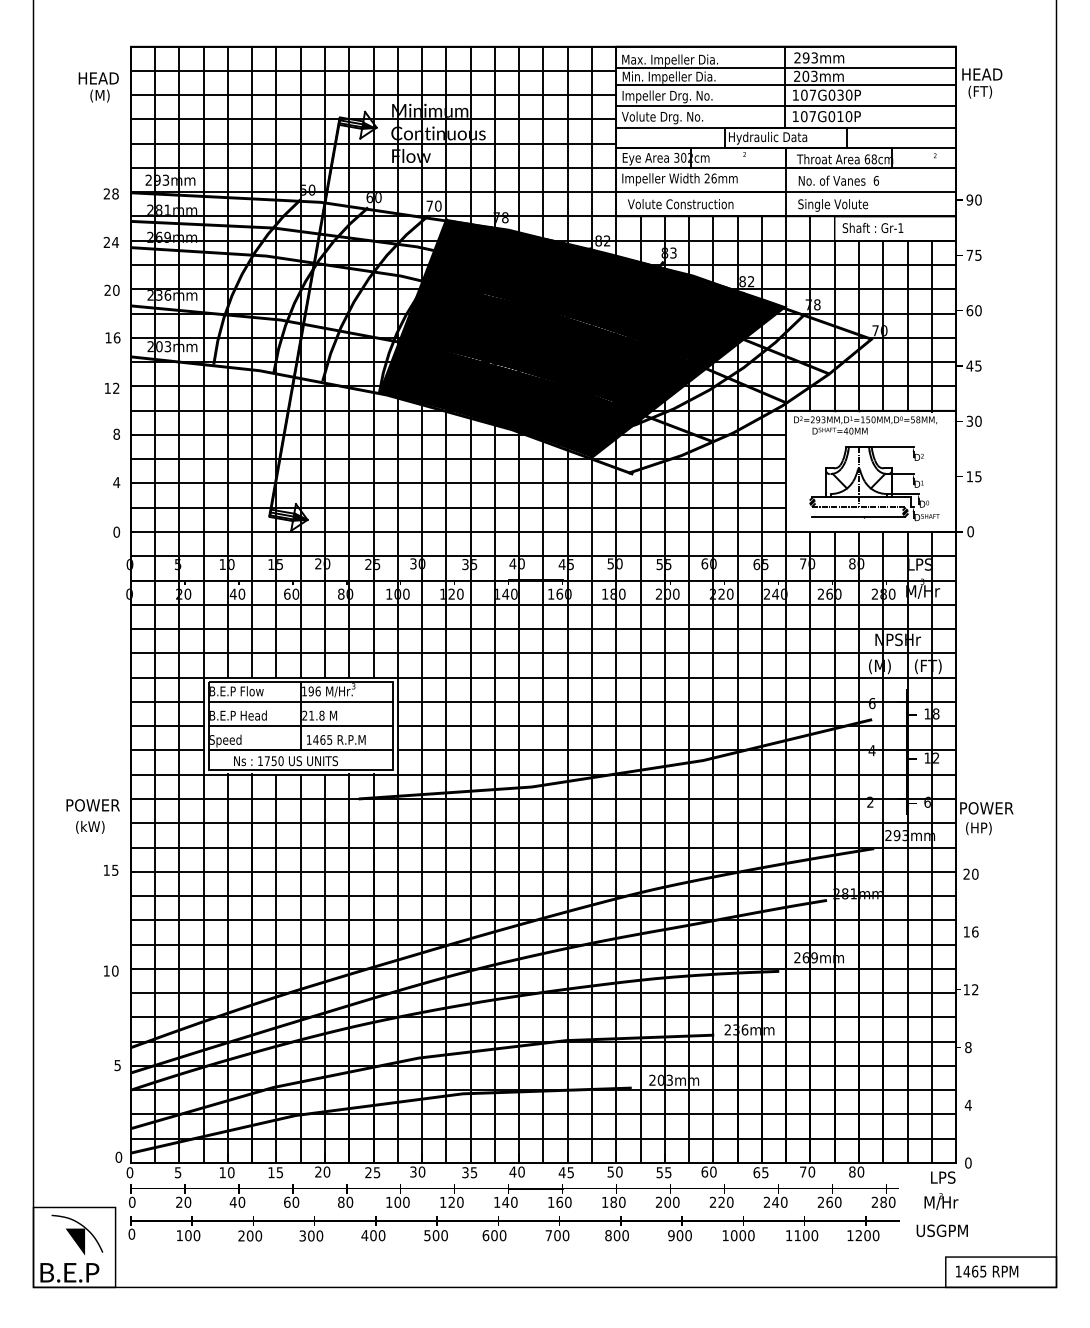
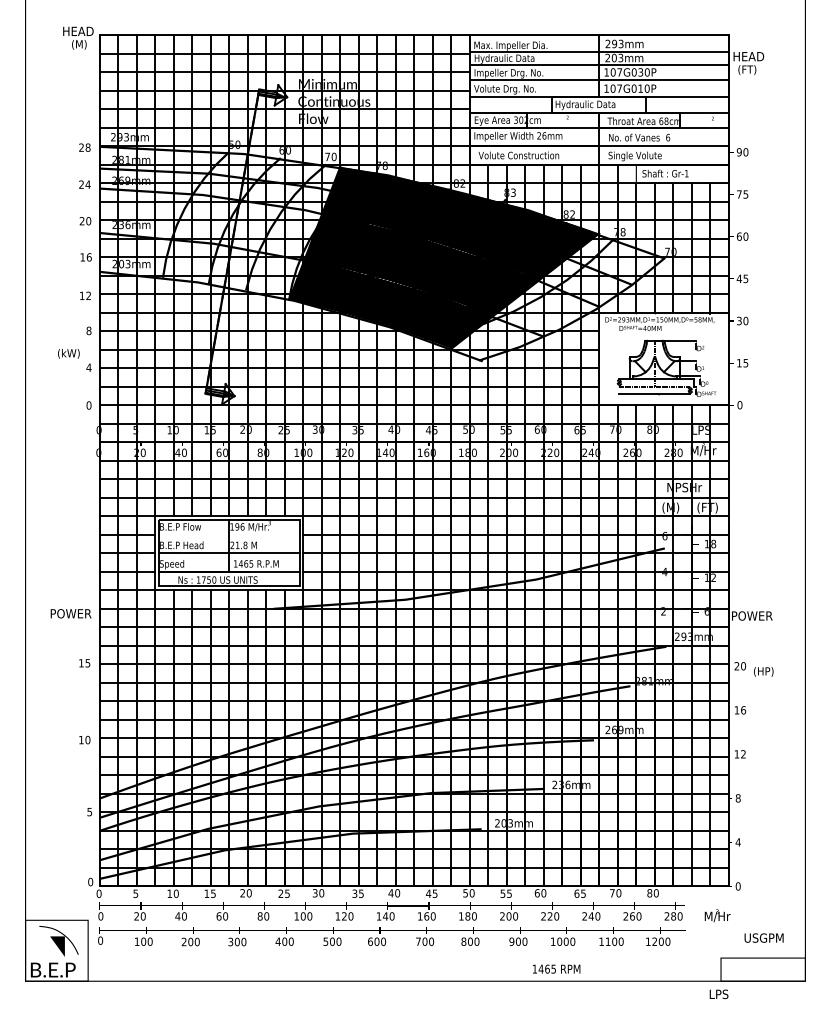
text: (669, 77) -> (510, 58), Min. Impeller Dia. -> Hydraulic Data
text: (98, 87) -> (78, 38), moved
line: (300, 701) -> (229, 534), removed
text: (90, 827) -> (69, 353), moved
text: (978, 828) -> (763, 671), moved
text: (943, 1177) -> (719, 994), moved
text: (941, 1230) -> (763, 937), moved
text: (987, 1271) -> (556, 969), moved

